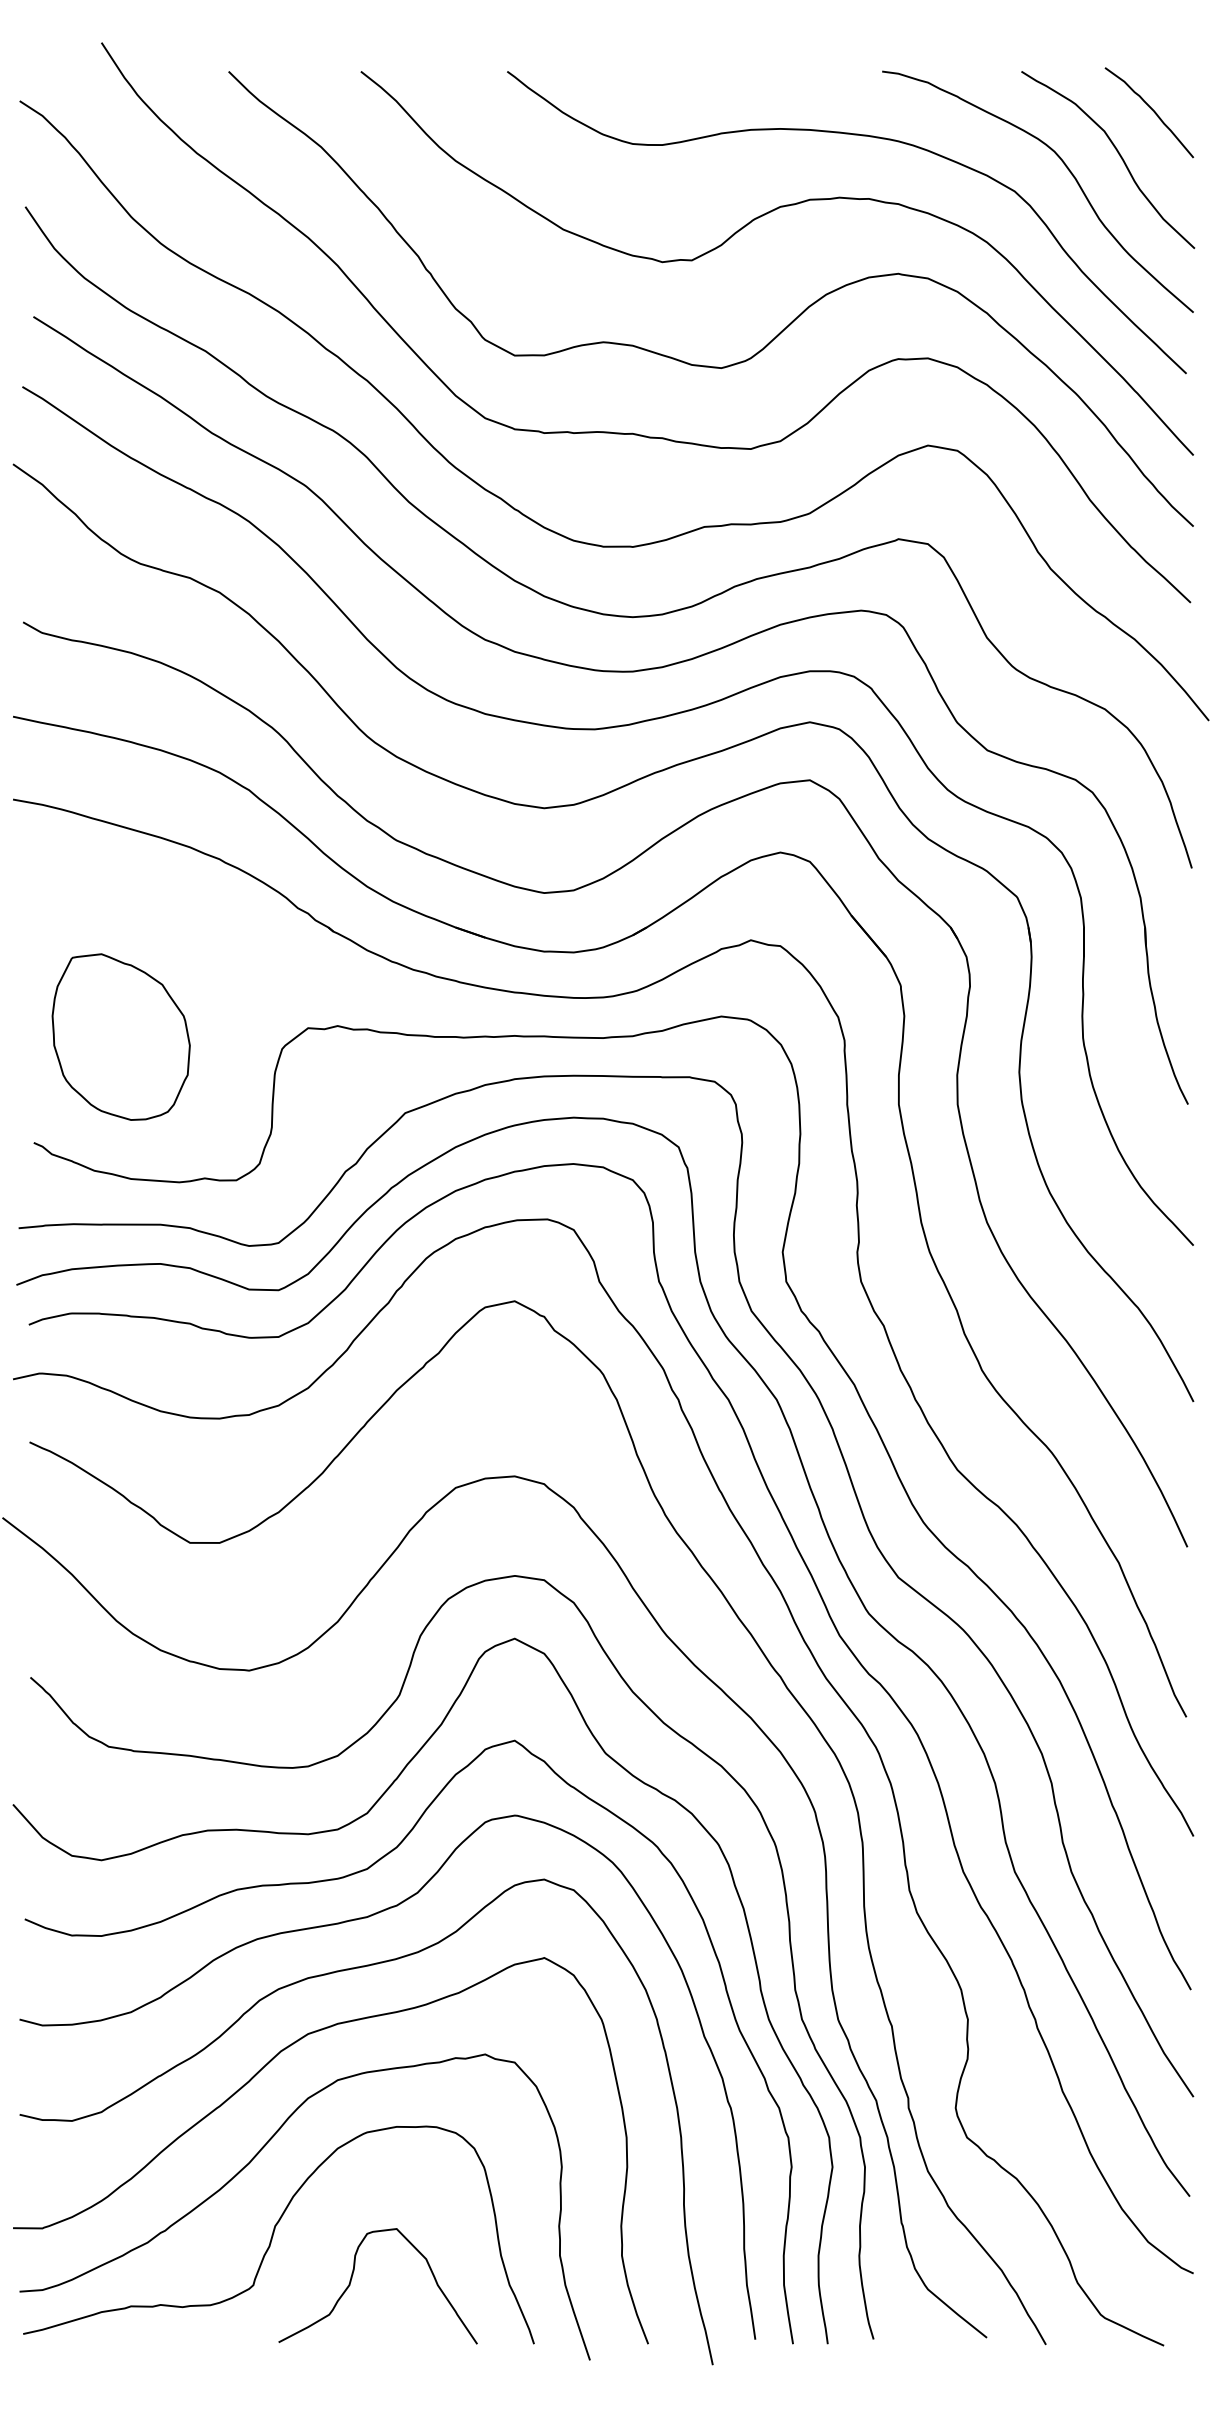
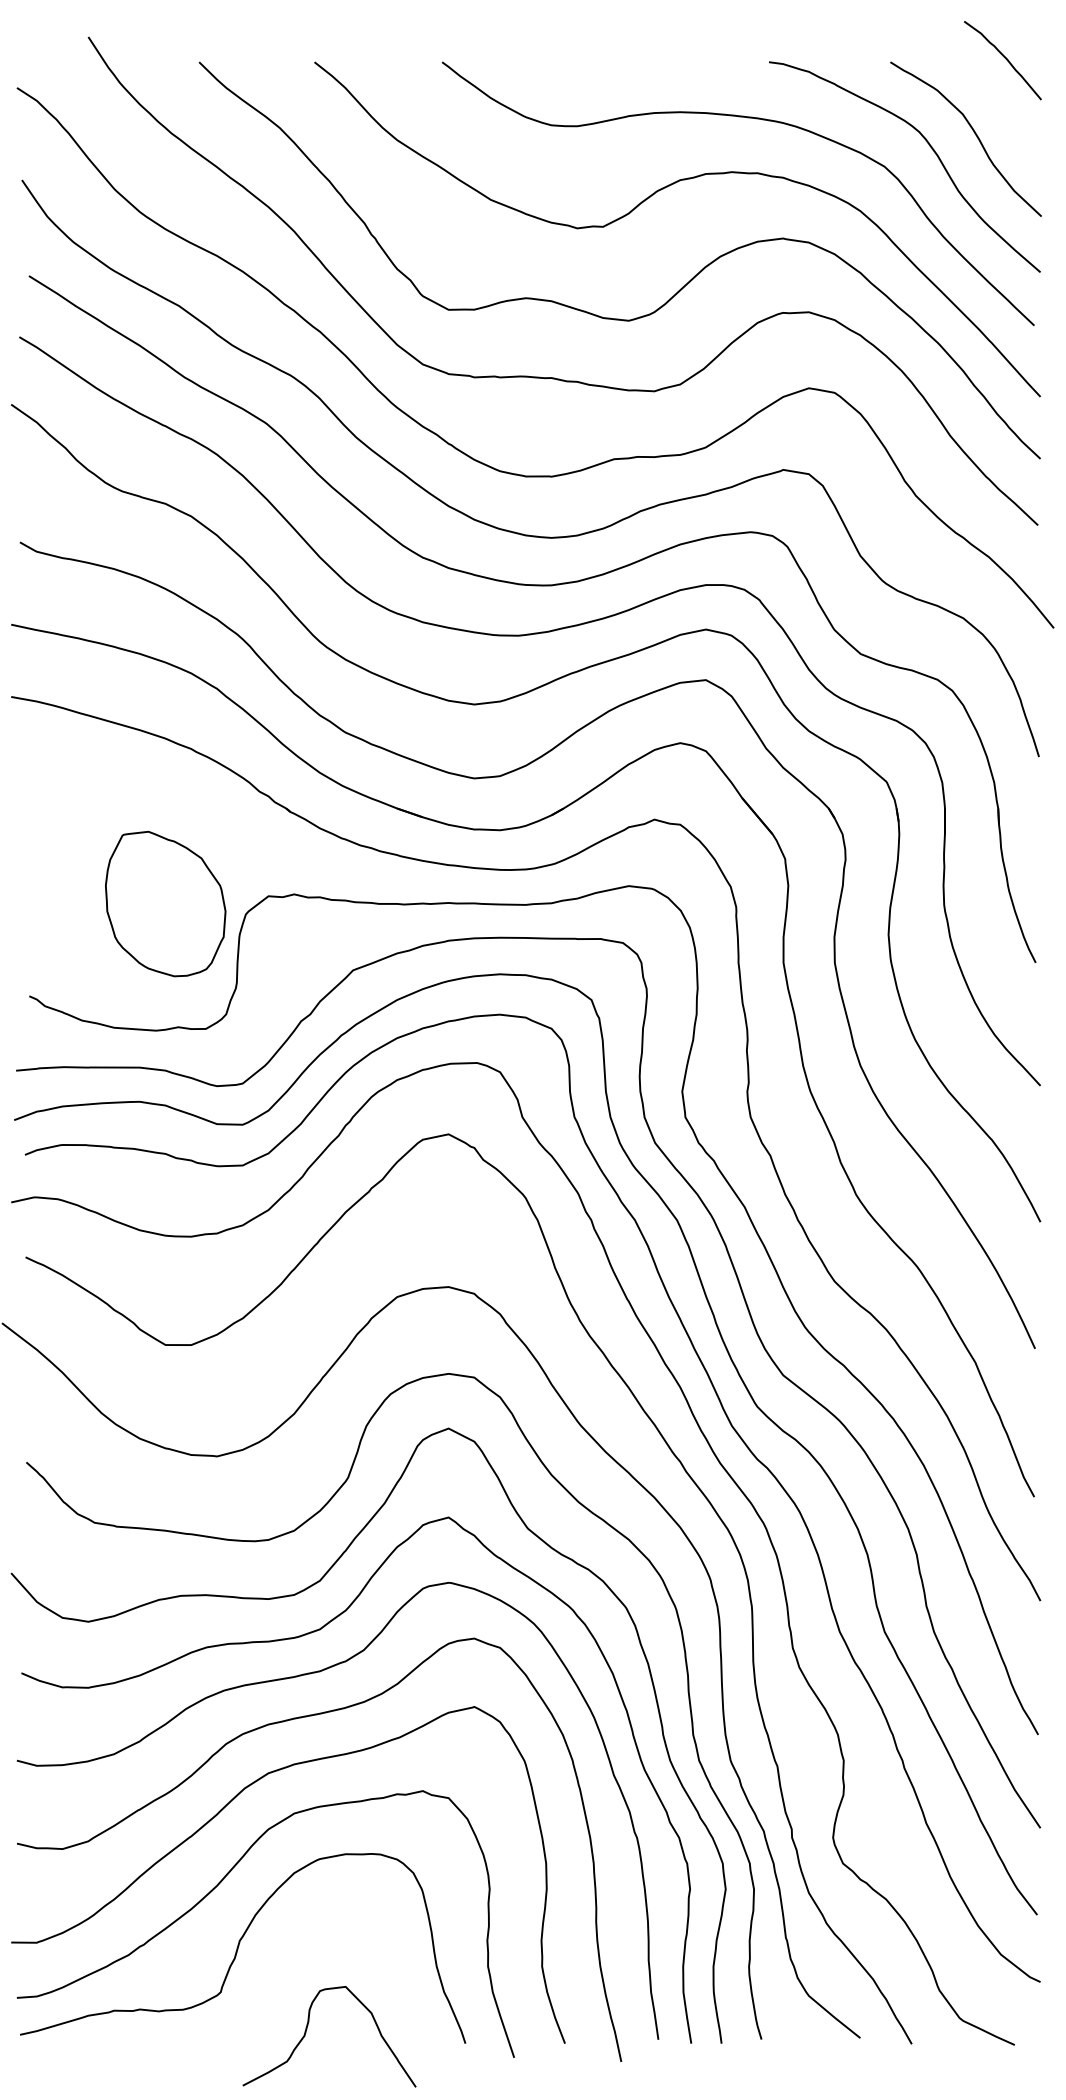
curve: (1151, 109) -> (1004, 57), moved
part: (120, 1036) -> (165, 903), moved
curve: (352, 2278) -> (307, 2030), moved

